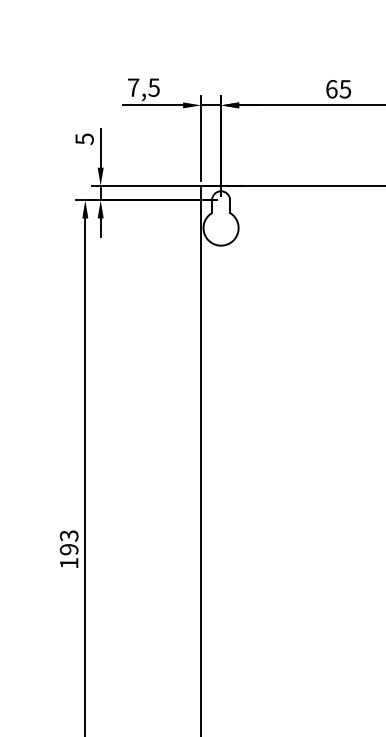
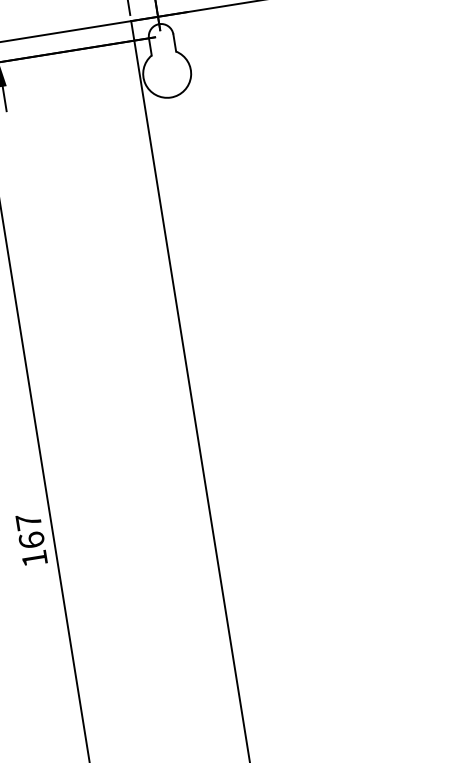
text: (68, 542) -> (29, 530), 193 -> 167

